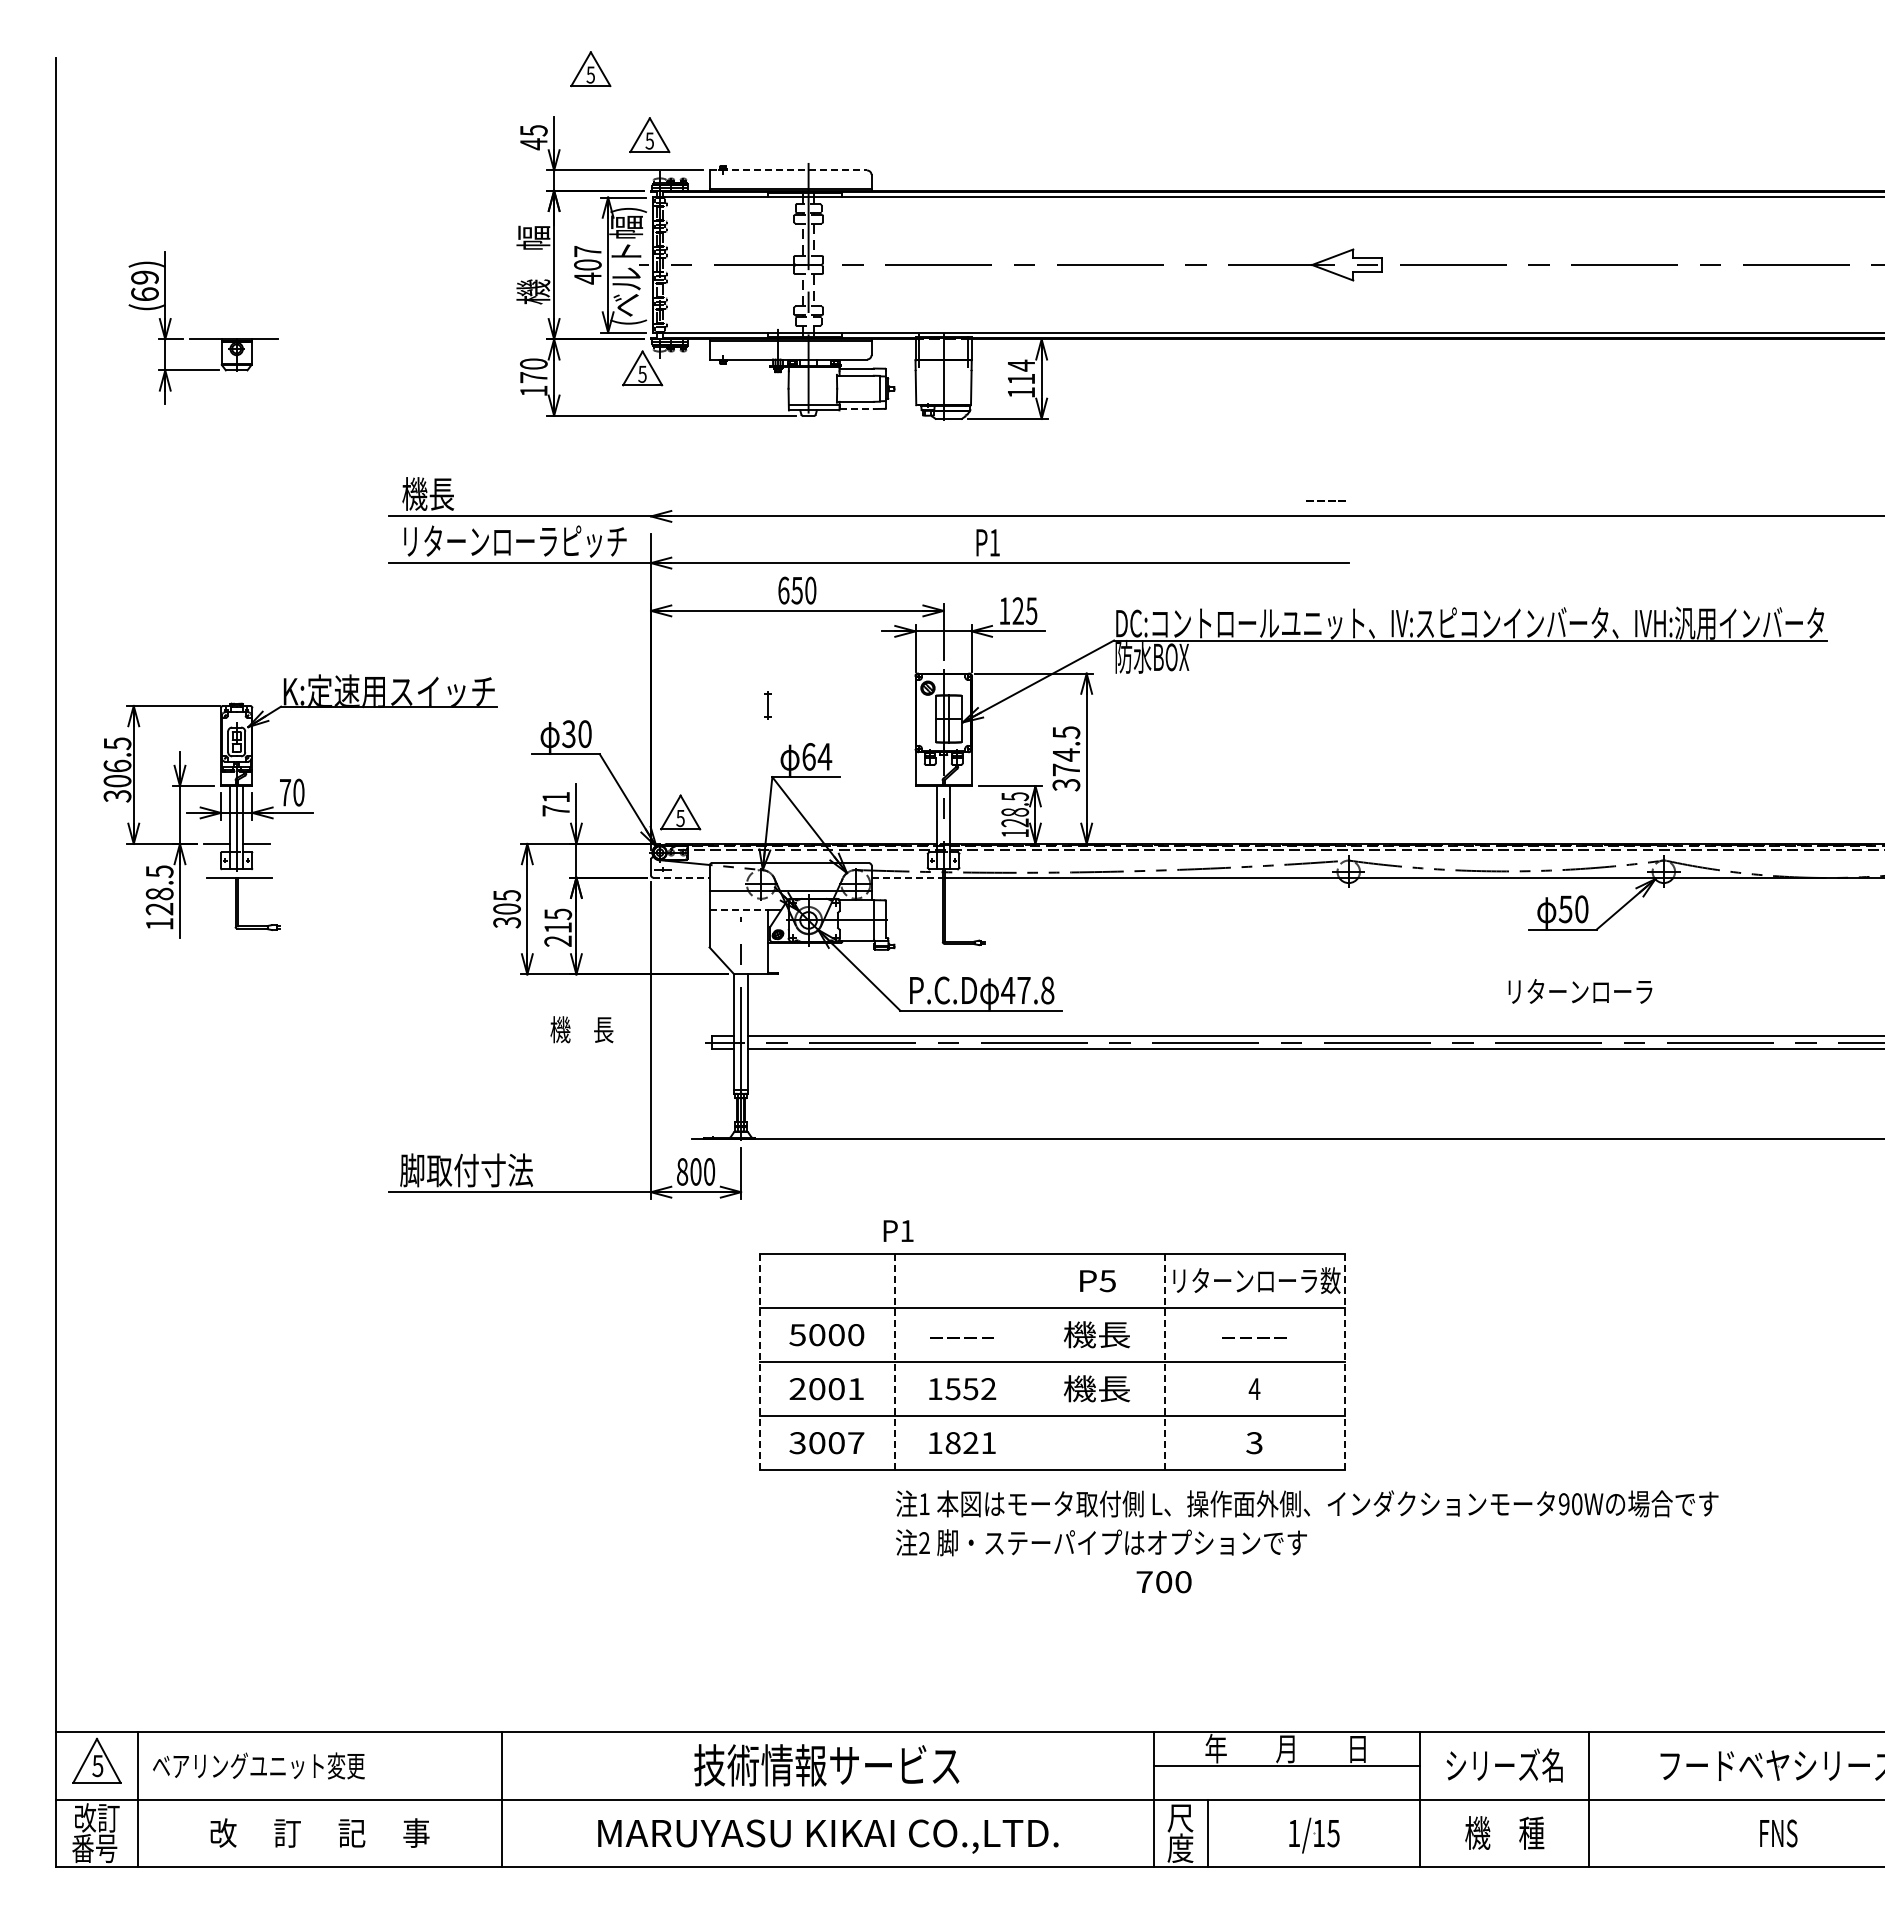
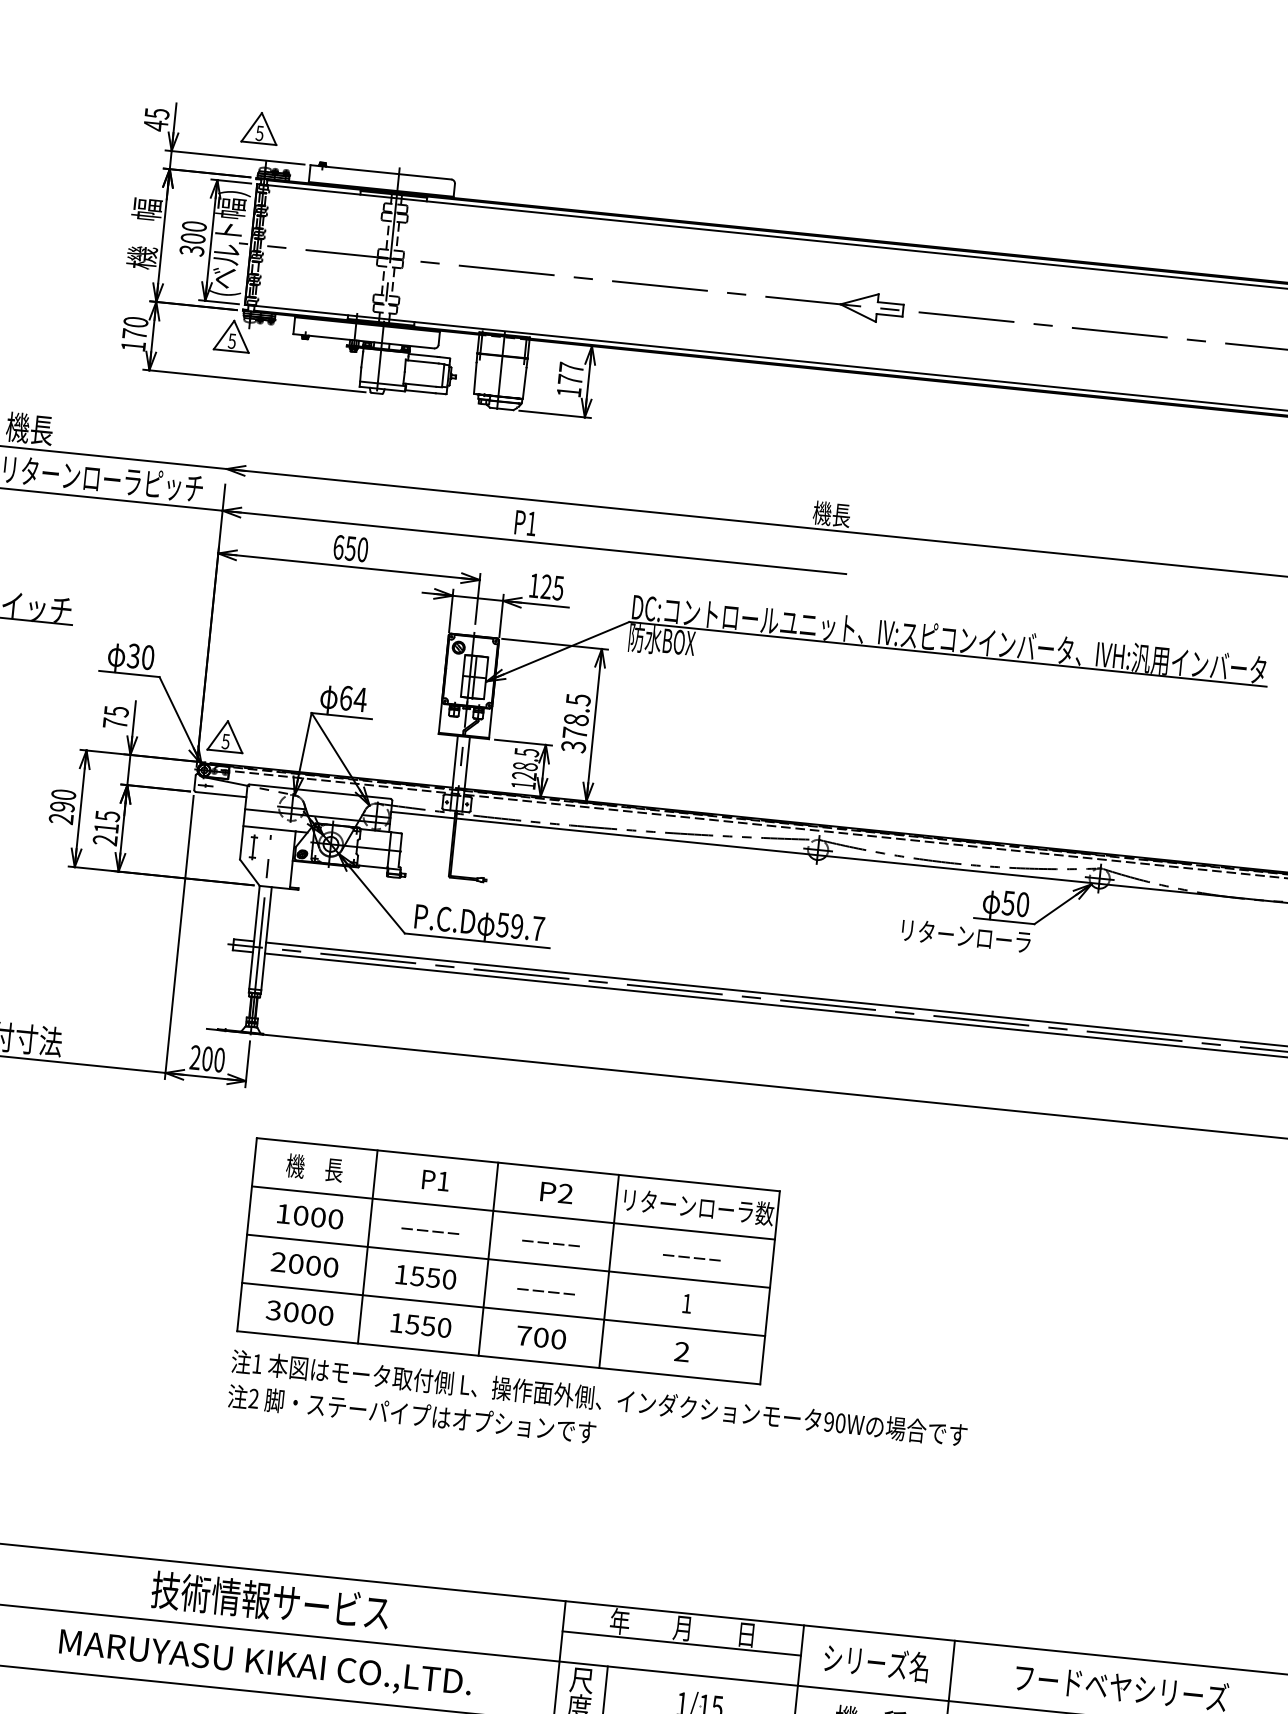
part: (590, 69) -> (213, 64), removed
line: (788, 170) -> (381, 172), dashed -> solid
text: (587, 265) -> (192, 239), 407 -> 300
text: (1021, 371) -> (571, 373), 114 -> 177
line: (857, 409) -> (421, 392), dashed -> solid
text: (1325, 498) -> (831, 514), ---- -> 機長
part: (767, 705) -> (252, 847), moved
text: (1066, 754) -> (576, 719), 374.5 -> 378.5
text: (556, 797) -> (116, 711), 71 -> 75
line: (681, 877) -> (221, 794), dashed -> solid
line: (907, 877) -> (423, 815), dashed -> solid
text: (506, 909) -> (61, 807), 305 -> 290
line: (739, 910) -> (270, 829), dashed -> solid
text: (1027, 990) -> (520, 926), 47.8 -> 59.7
text: (1580, 991) -> (966, 936), moved
text: (581, 1029) -> (314, 1167), moved
text: (682, 1171) -> (195, 1057), 800 -> 200
text: (898, 1230) -> (435, 1180), moved
text: (1107, 1281) -> (565, 1194), P5 -> P2
text: (1096, 1334) -> (550, 1240), 機長 -> ----
text: (797, 1335) -> (283, 1214), 5000 -> 1000
line: (759, 1361) -> (247, 1234), dashed -> solid
line: (894, 1361) -> (367, 1246), dashed -> solid
line: (1164, 1361) -> (609, 1270), dashed -> solid
line: (1029, 1362) -> (488, 1259), added
line: (1344, 1362) -> (769, 1288), dashed -> solid
text: (1096, 1388) -> (545, 1288), 機長 -> ----
text: (1254, 1388) -> (687, 1303), 4 -> 1
text: (856, 1389) -> (331, 1267), 2001 -> 2000
text: (988, 1389) -> (449, 1279), 1552 -> 1550
text: (856, 1443) -> (326, 1316), 3007 -> 3000
text: (970, 1443) -> (428, 1326), 1821 -> 1550
text: (1254, 1443) -> (682, 1352), 3 -> 2
text: (1307, 1523) -> (597, 1416), moved
text: (1163, 1582) -> (540, 1337), moved

